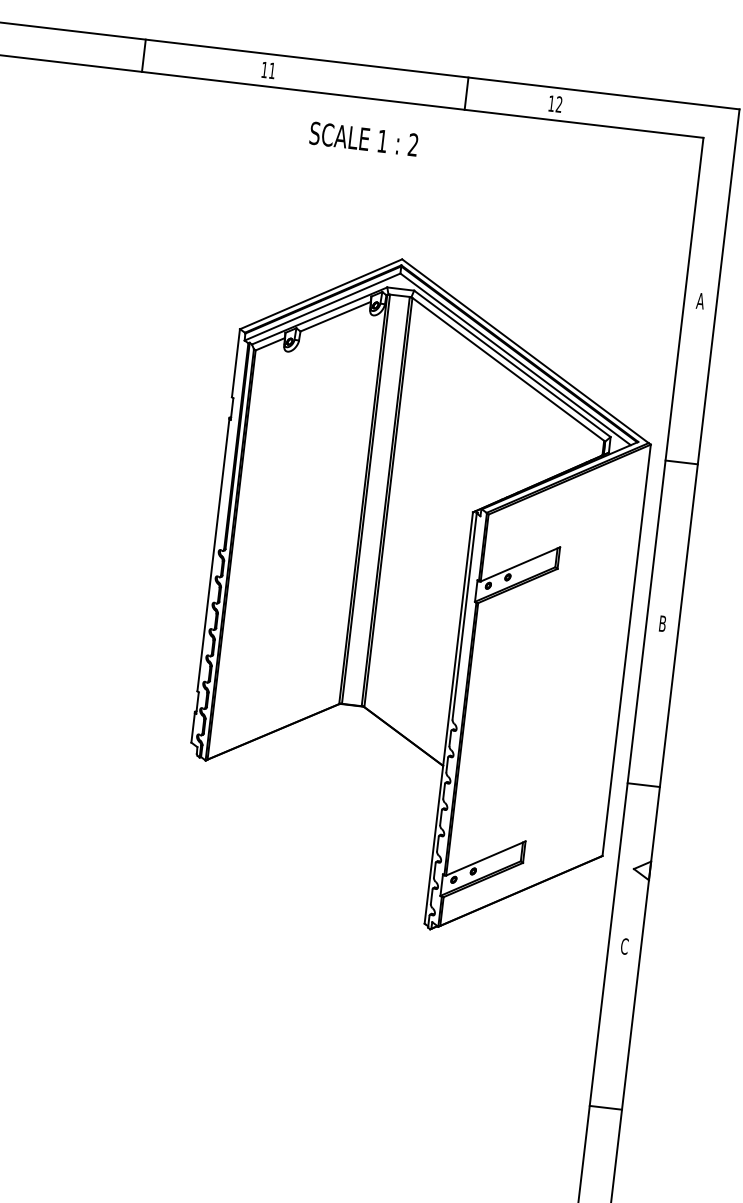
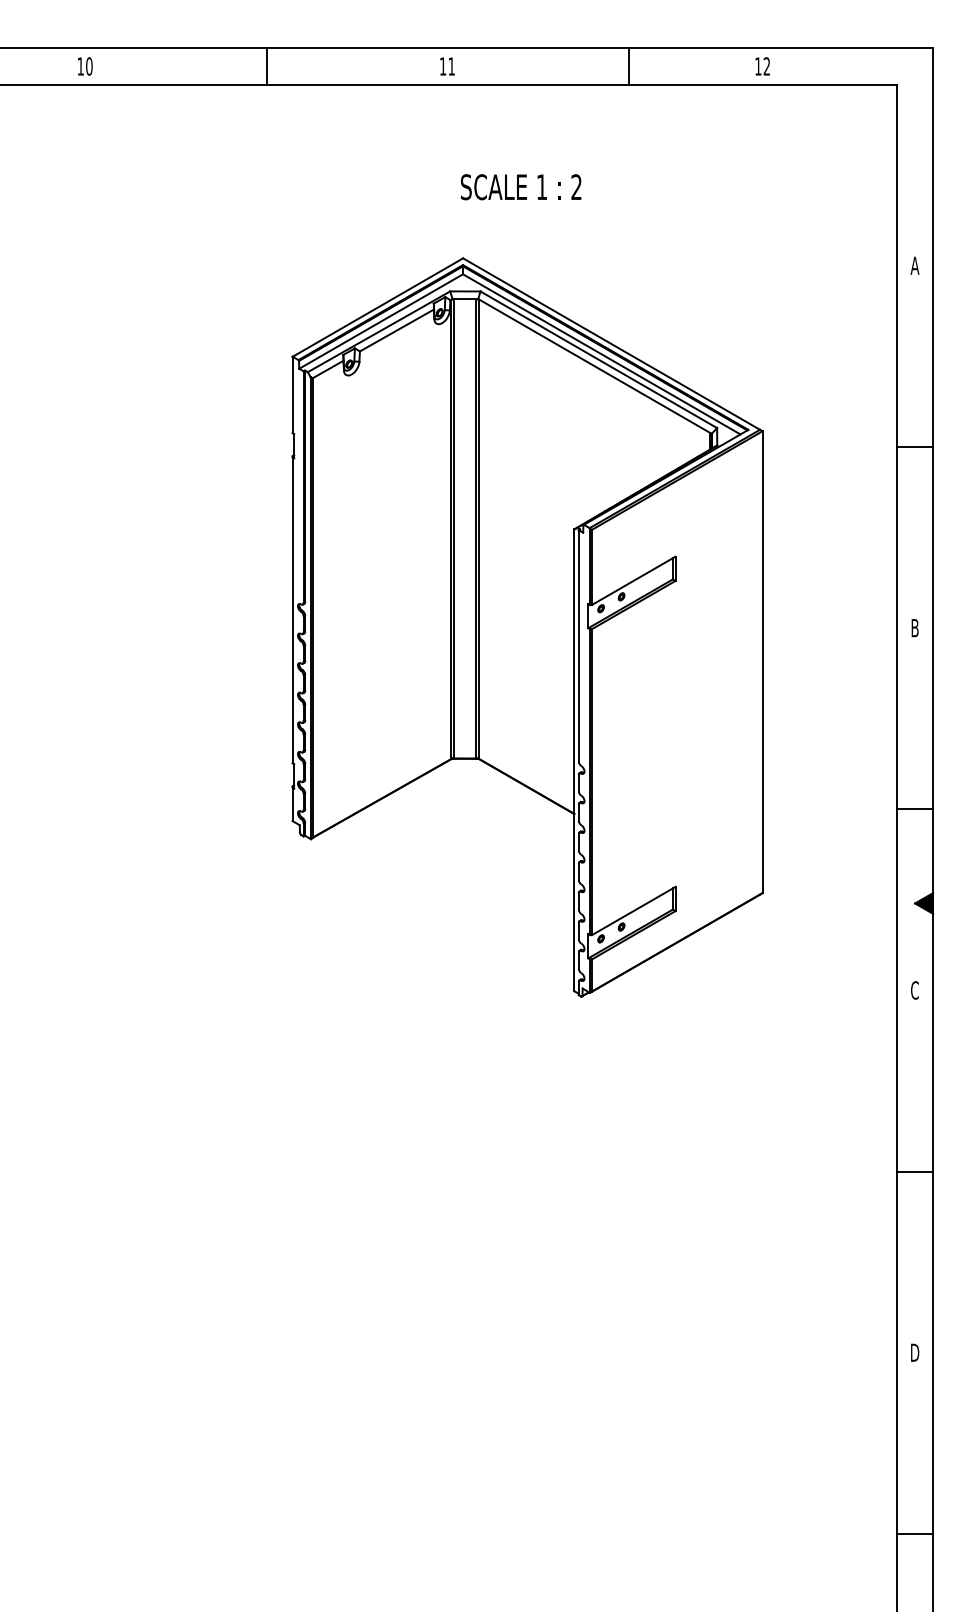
text: (268, 70) -> (447, 66), moved
text: (555, 104) -> (762, 66), moved
text: (363, 139) -> (520, 187), moved
part: (420, 594) -> (527, 627), moved
fill: (642, 870) -> (924, 903), added

